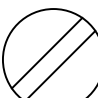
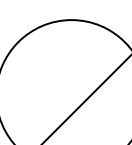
line: (46, 52) -> (61, 84), removed

